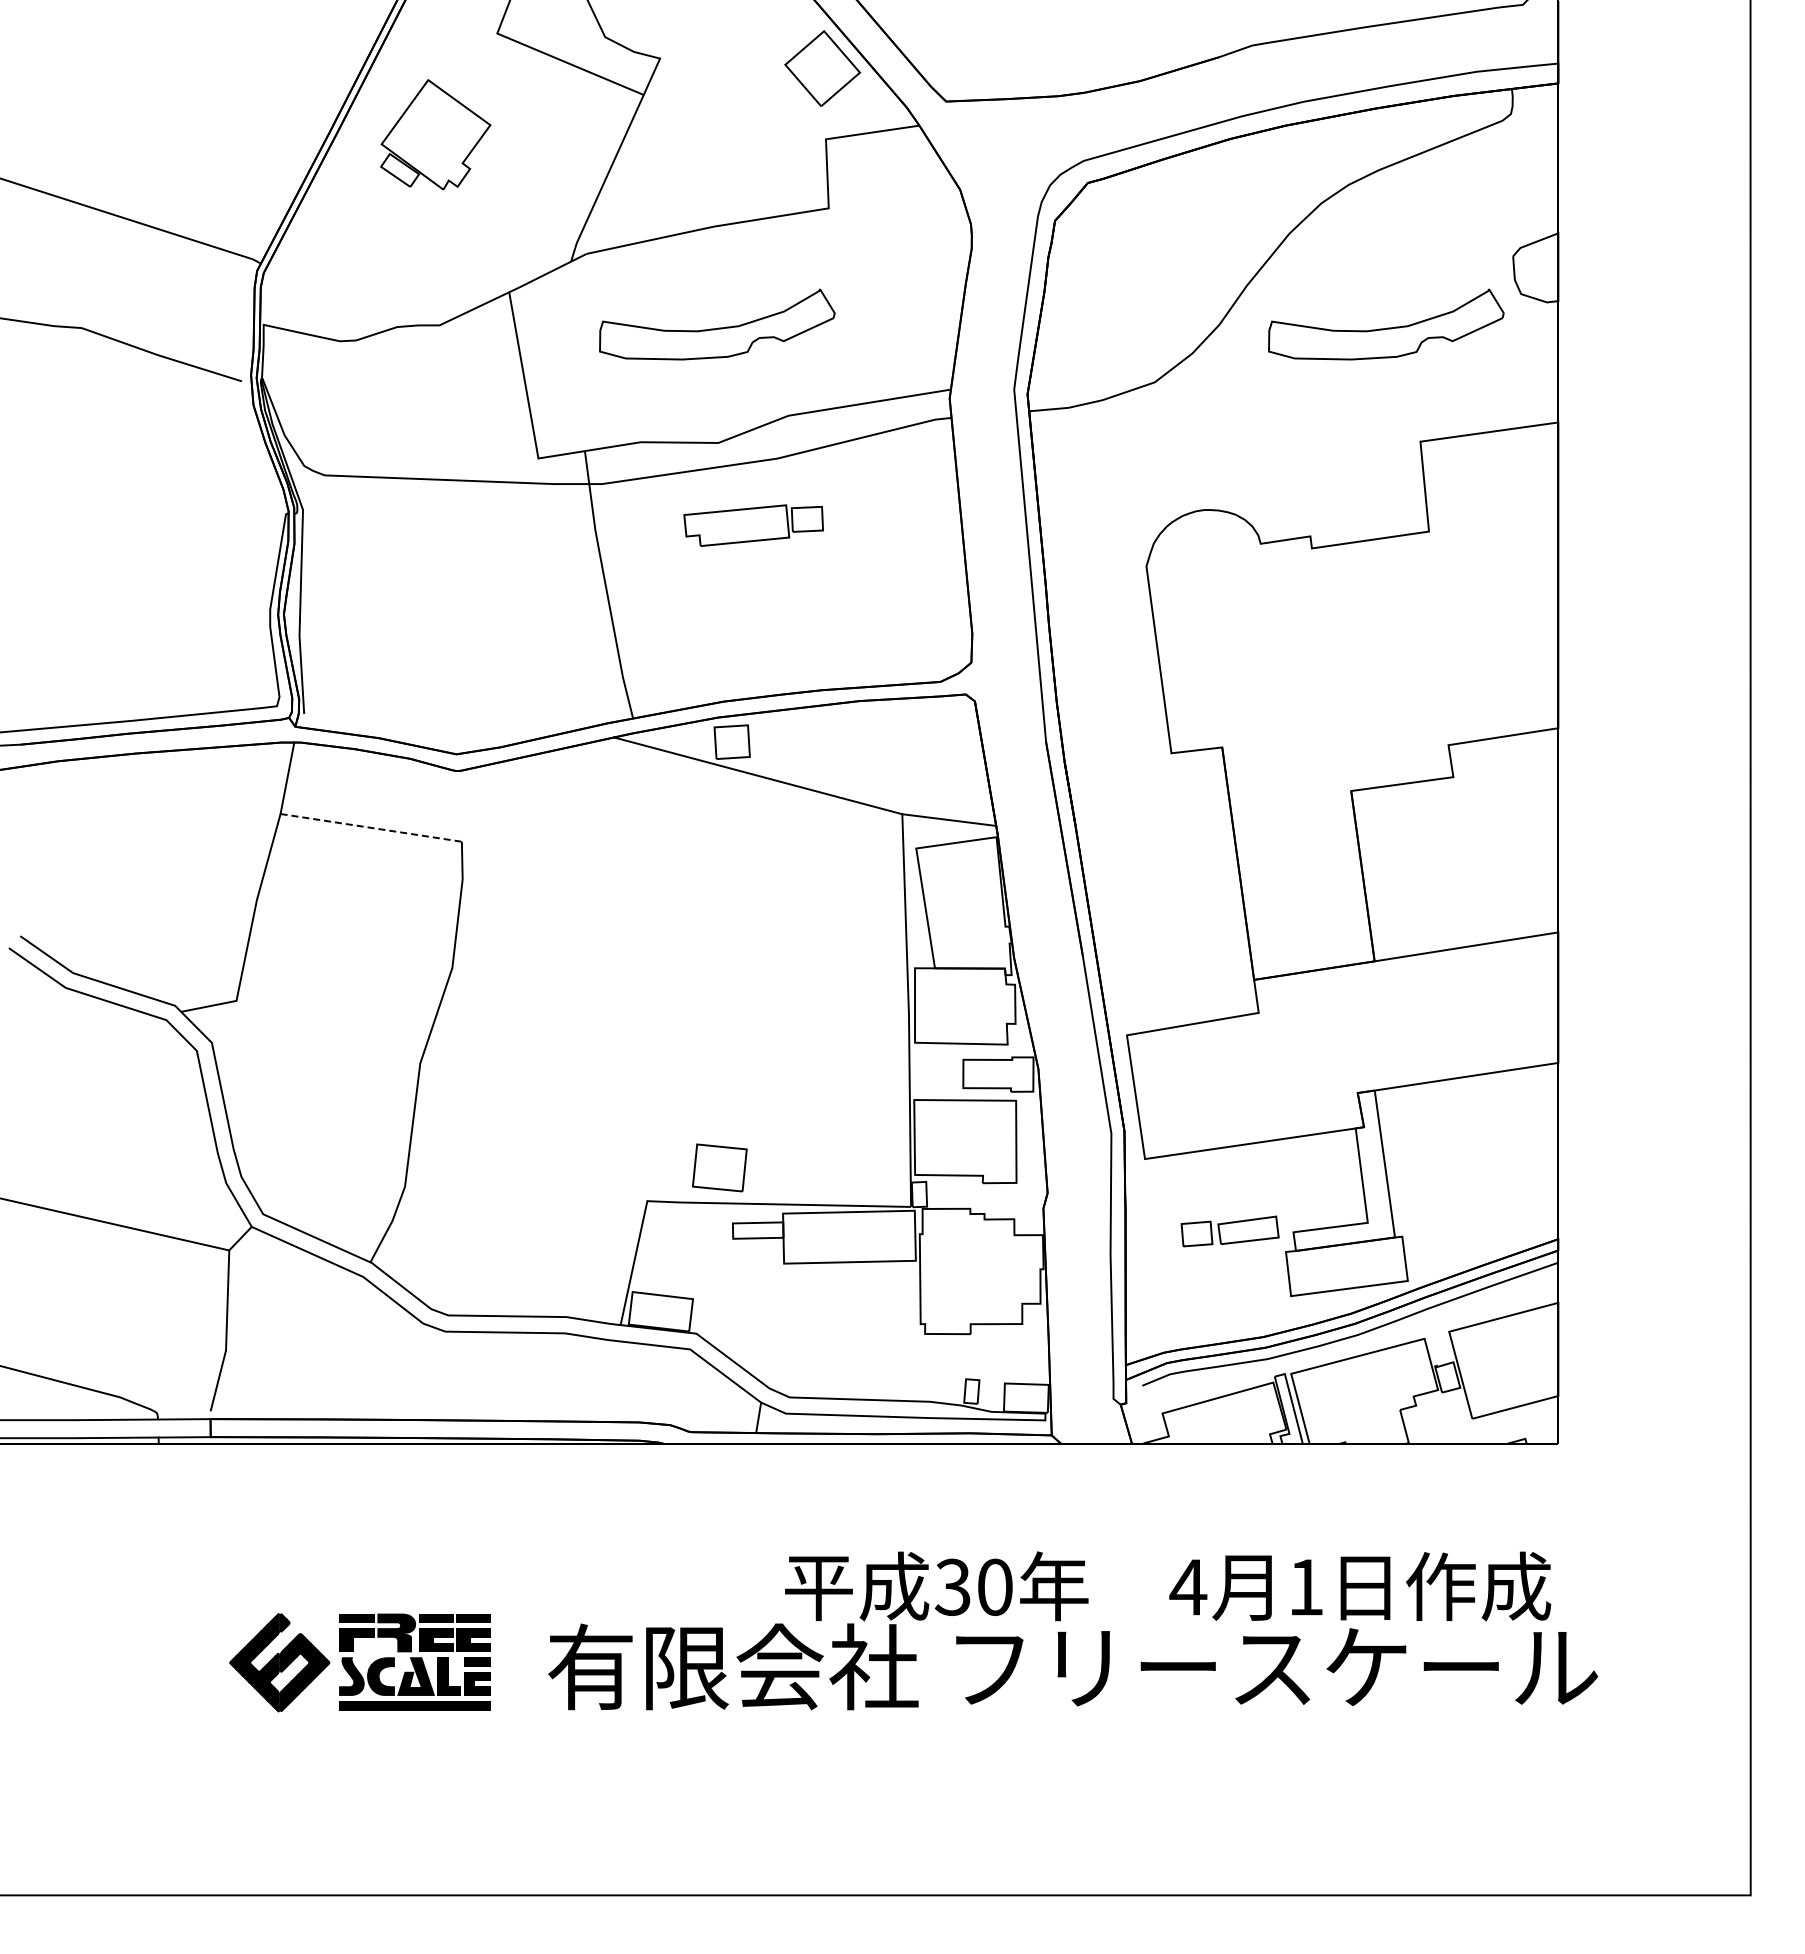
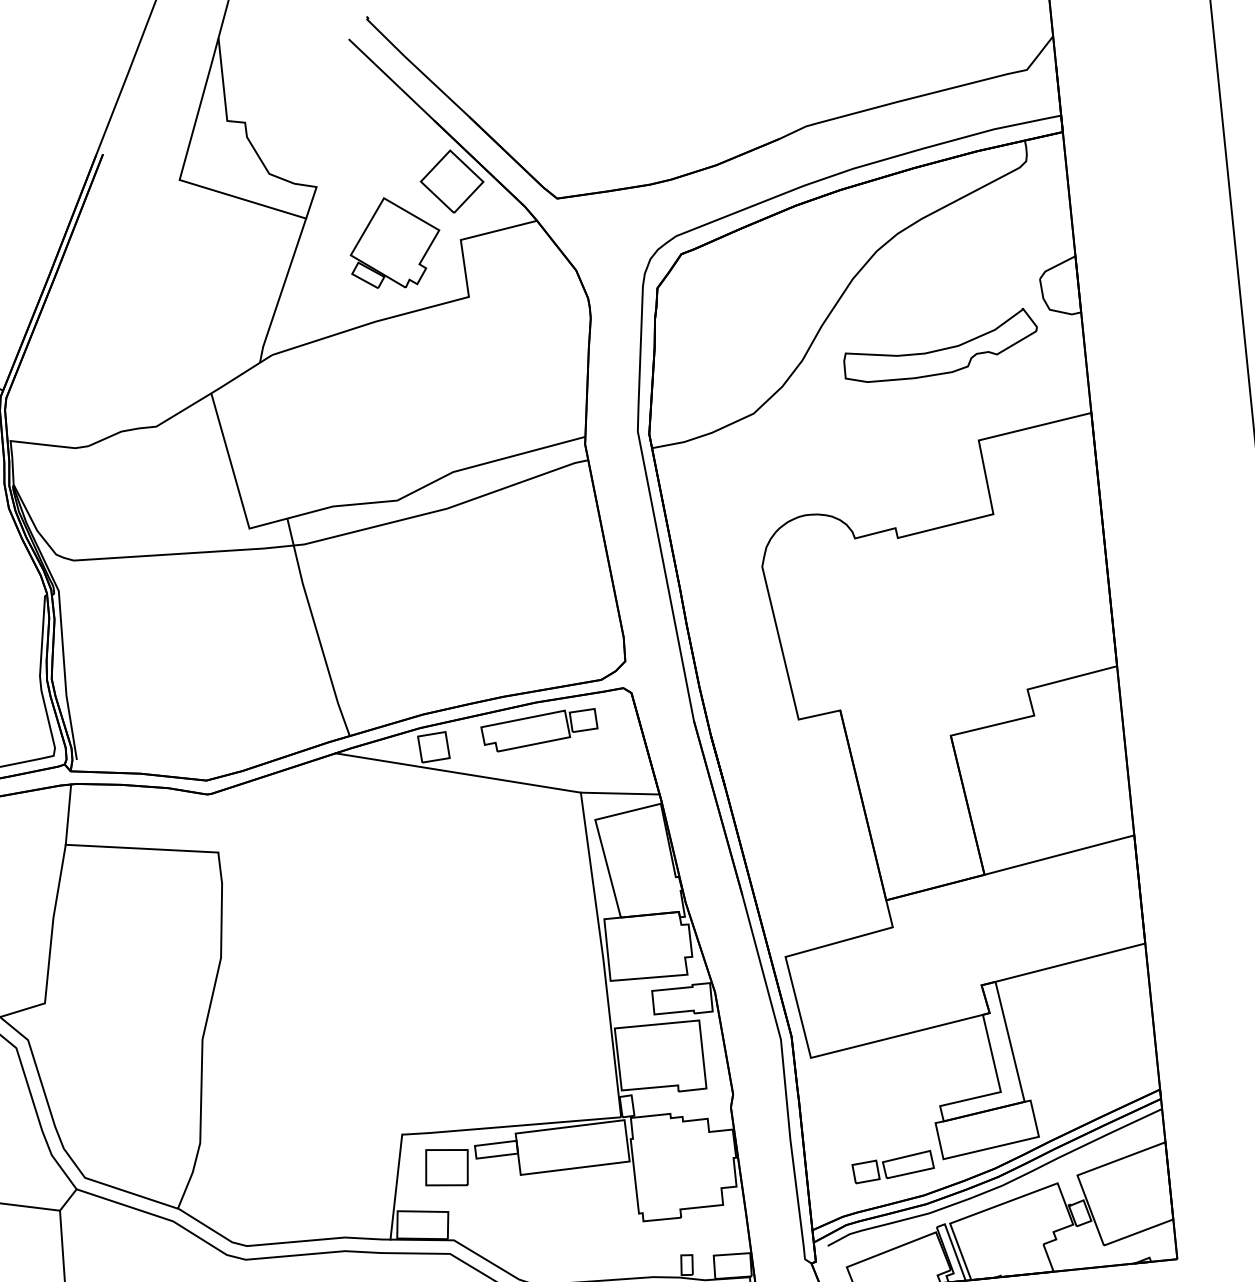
part: (435, 134) -> (394, 242), moved
part: (717, 324) -> (386, 402), removed
part: (753, 525) -> (539, 730), moved
line: (371, 827) -> (142, 848), dashed -> solid
part: (719, 1167) -> (446, 1167), moved
part: (1229, 1231) -> (892, 1167), moved

